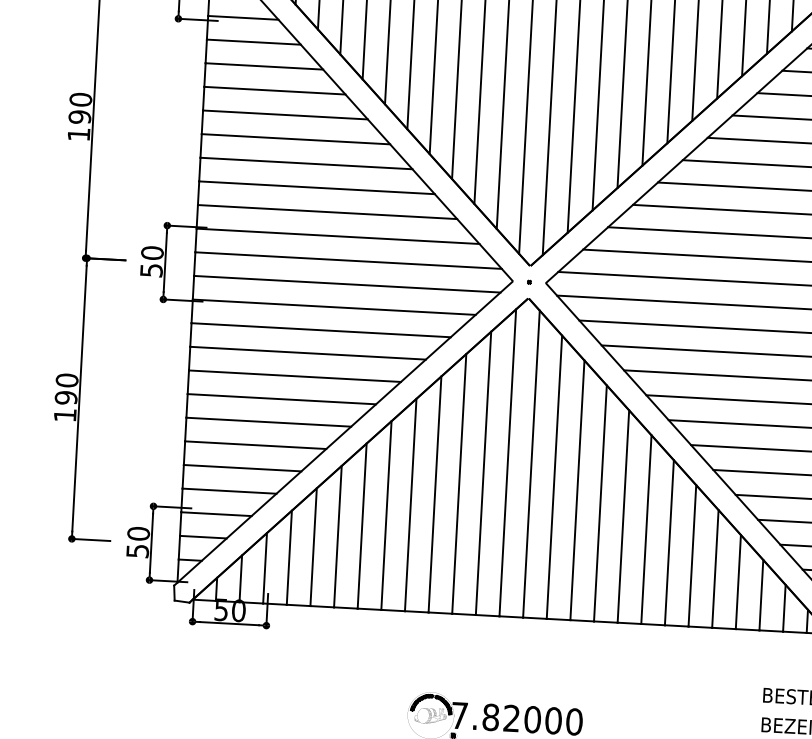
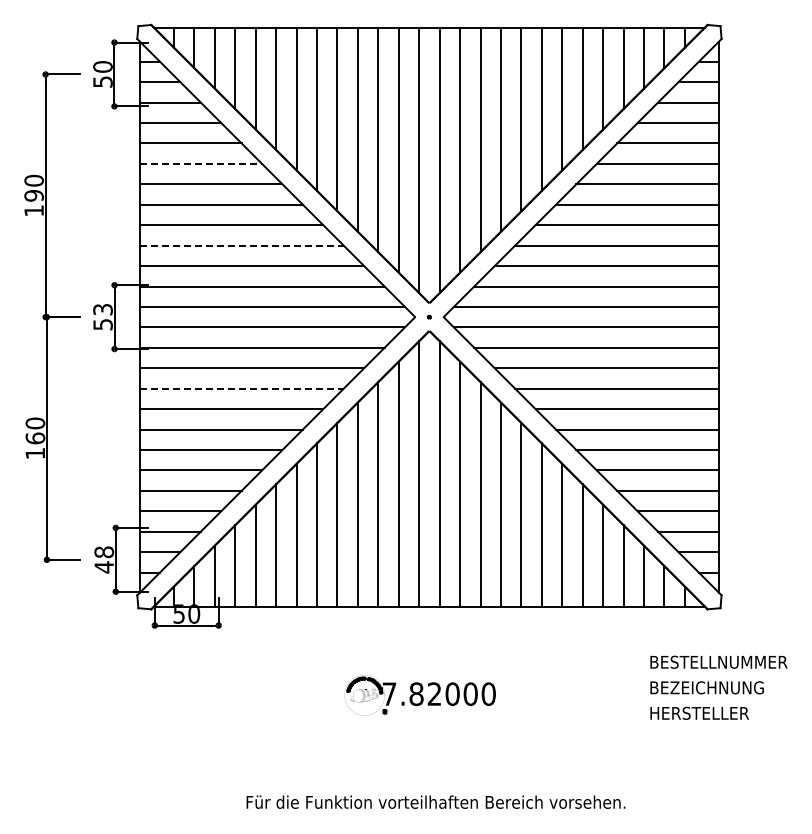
line: (275, 90) -> (201, 163), solid -> dashed
line: (316, 187) -> (241, 245), solid -> dashed
text: (151, 252) -> (102, 309), 50 -> 53
line: (307, 352) -> (241, 388), solid -> dashed
text: (66, 397) -> (35, 438), 190 -> 160
text: (138, 542) -> (104, 559), 50 -> 48

